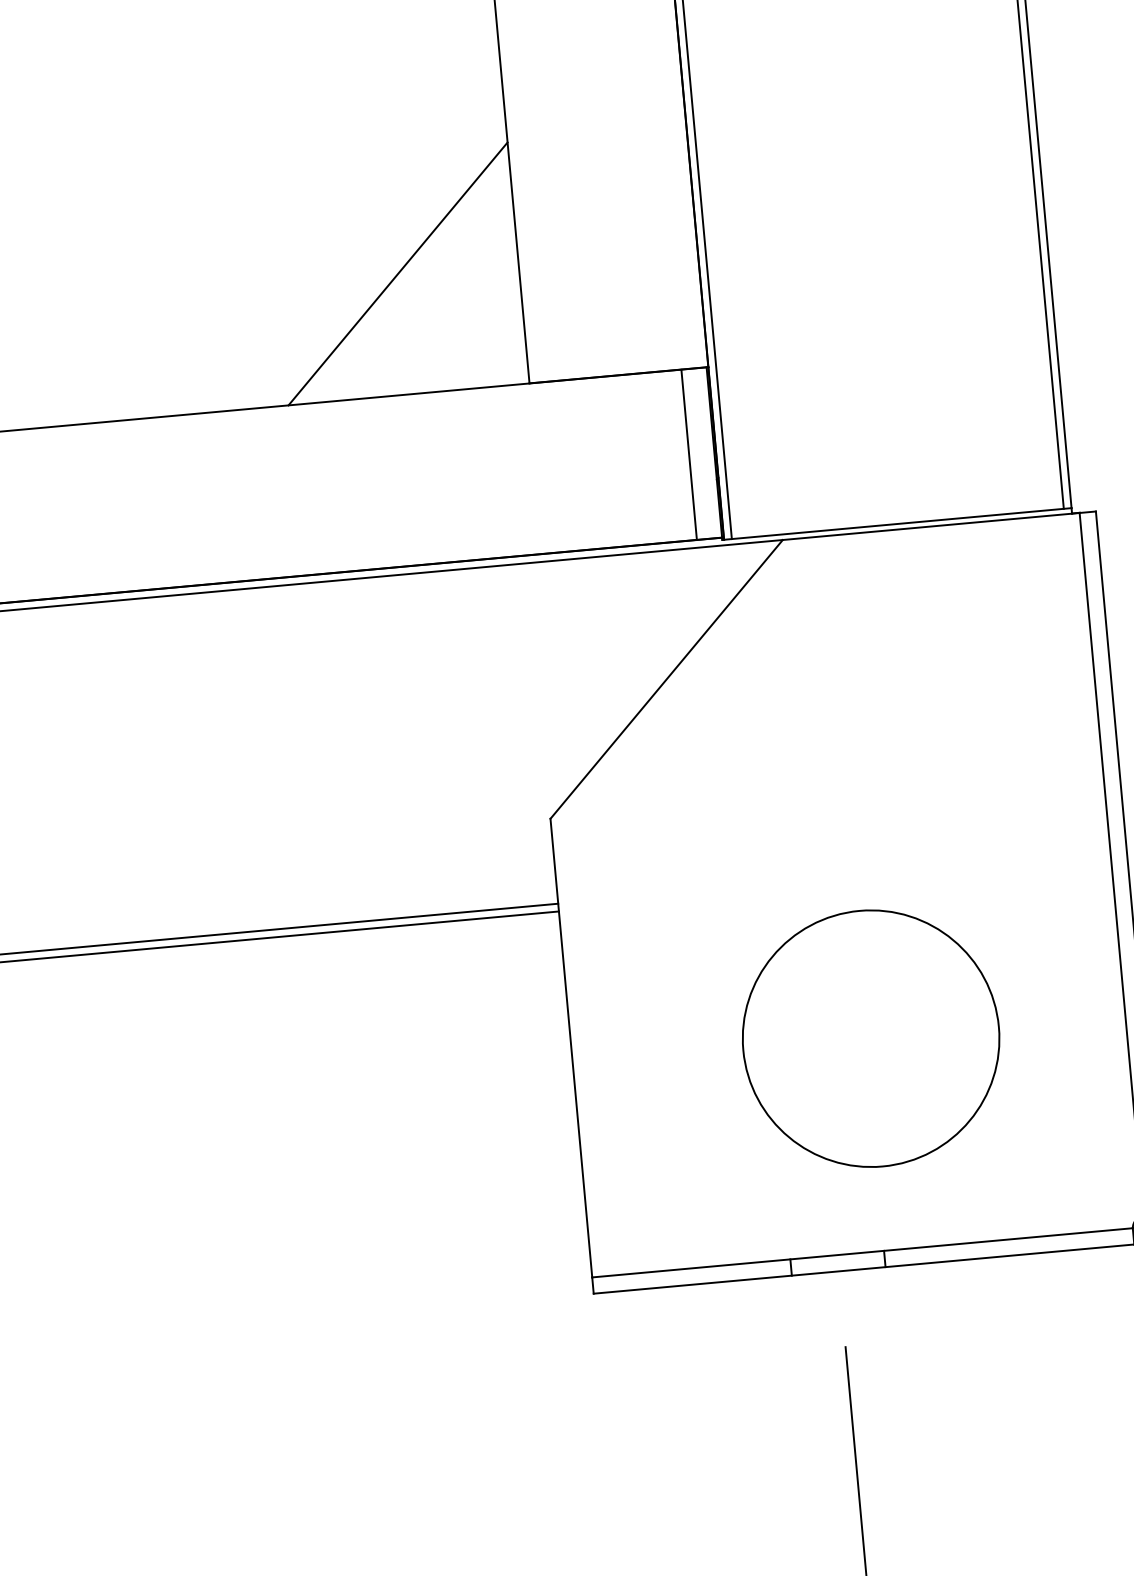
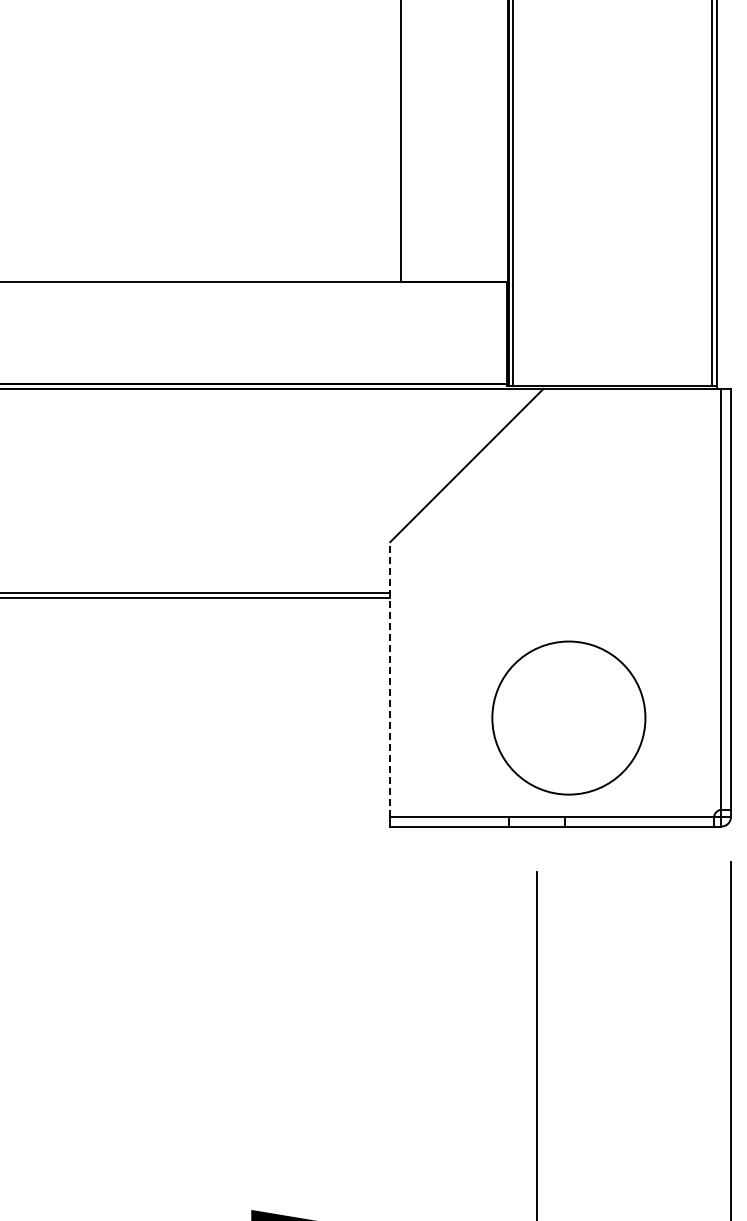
line: (398, 272) -> (329, 209), removed
line: (689, 455) -> (492, 333), removed
circle: (870, 1037) -> (568, 717), moved
line: (571, 1046) -> (390, 678), solid -> dashed

